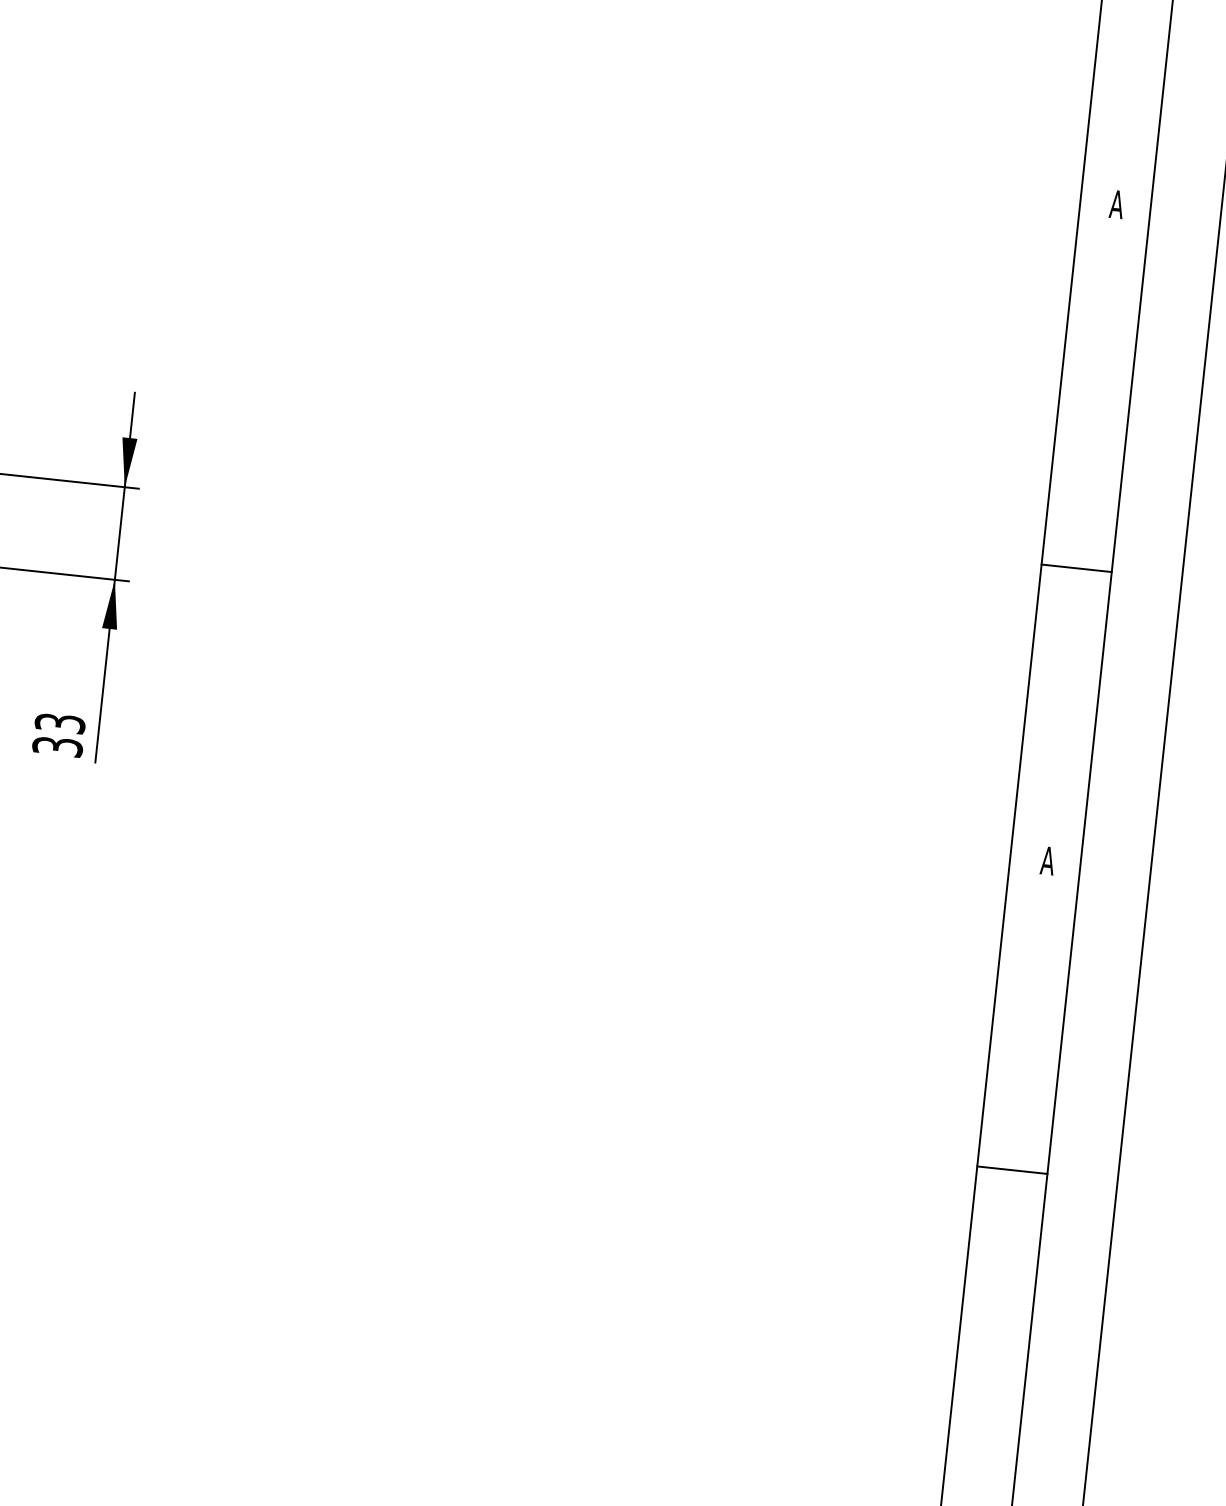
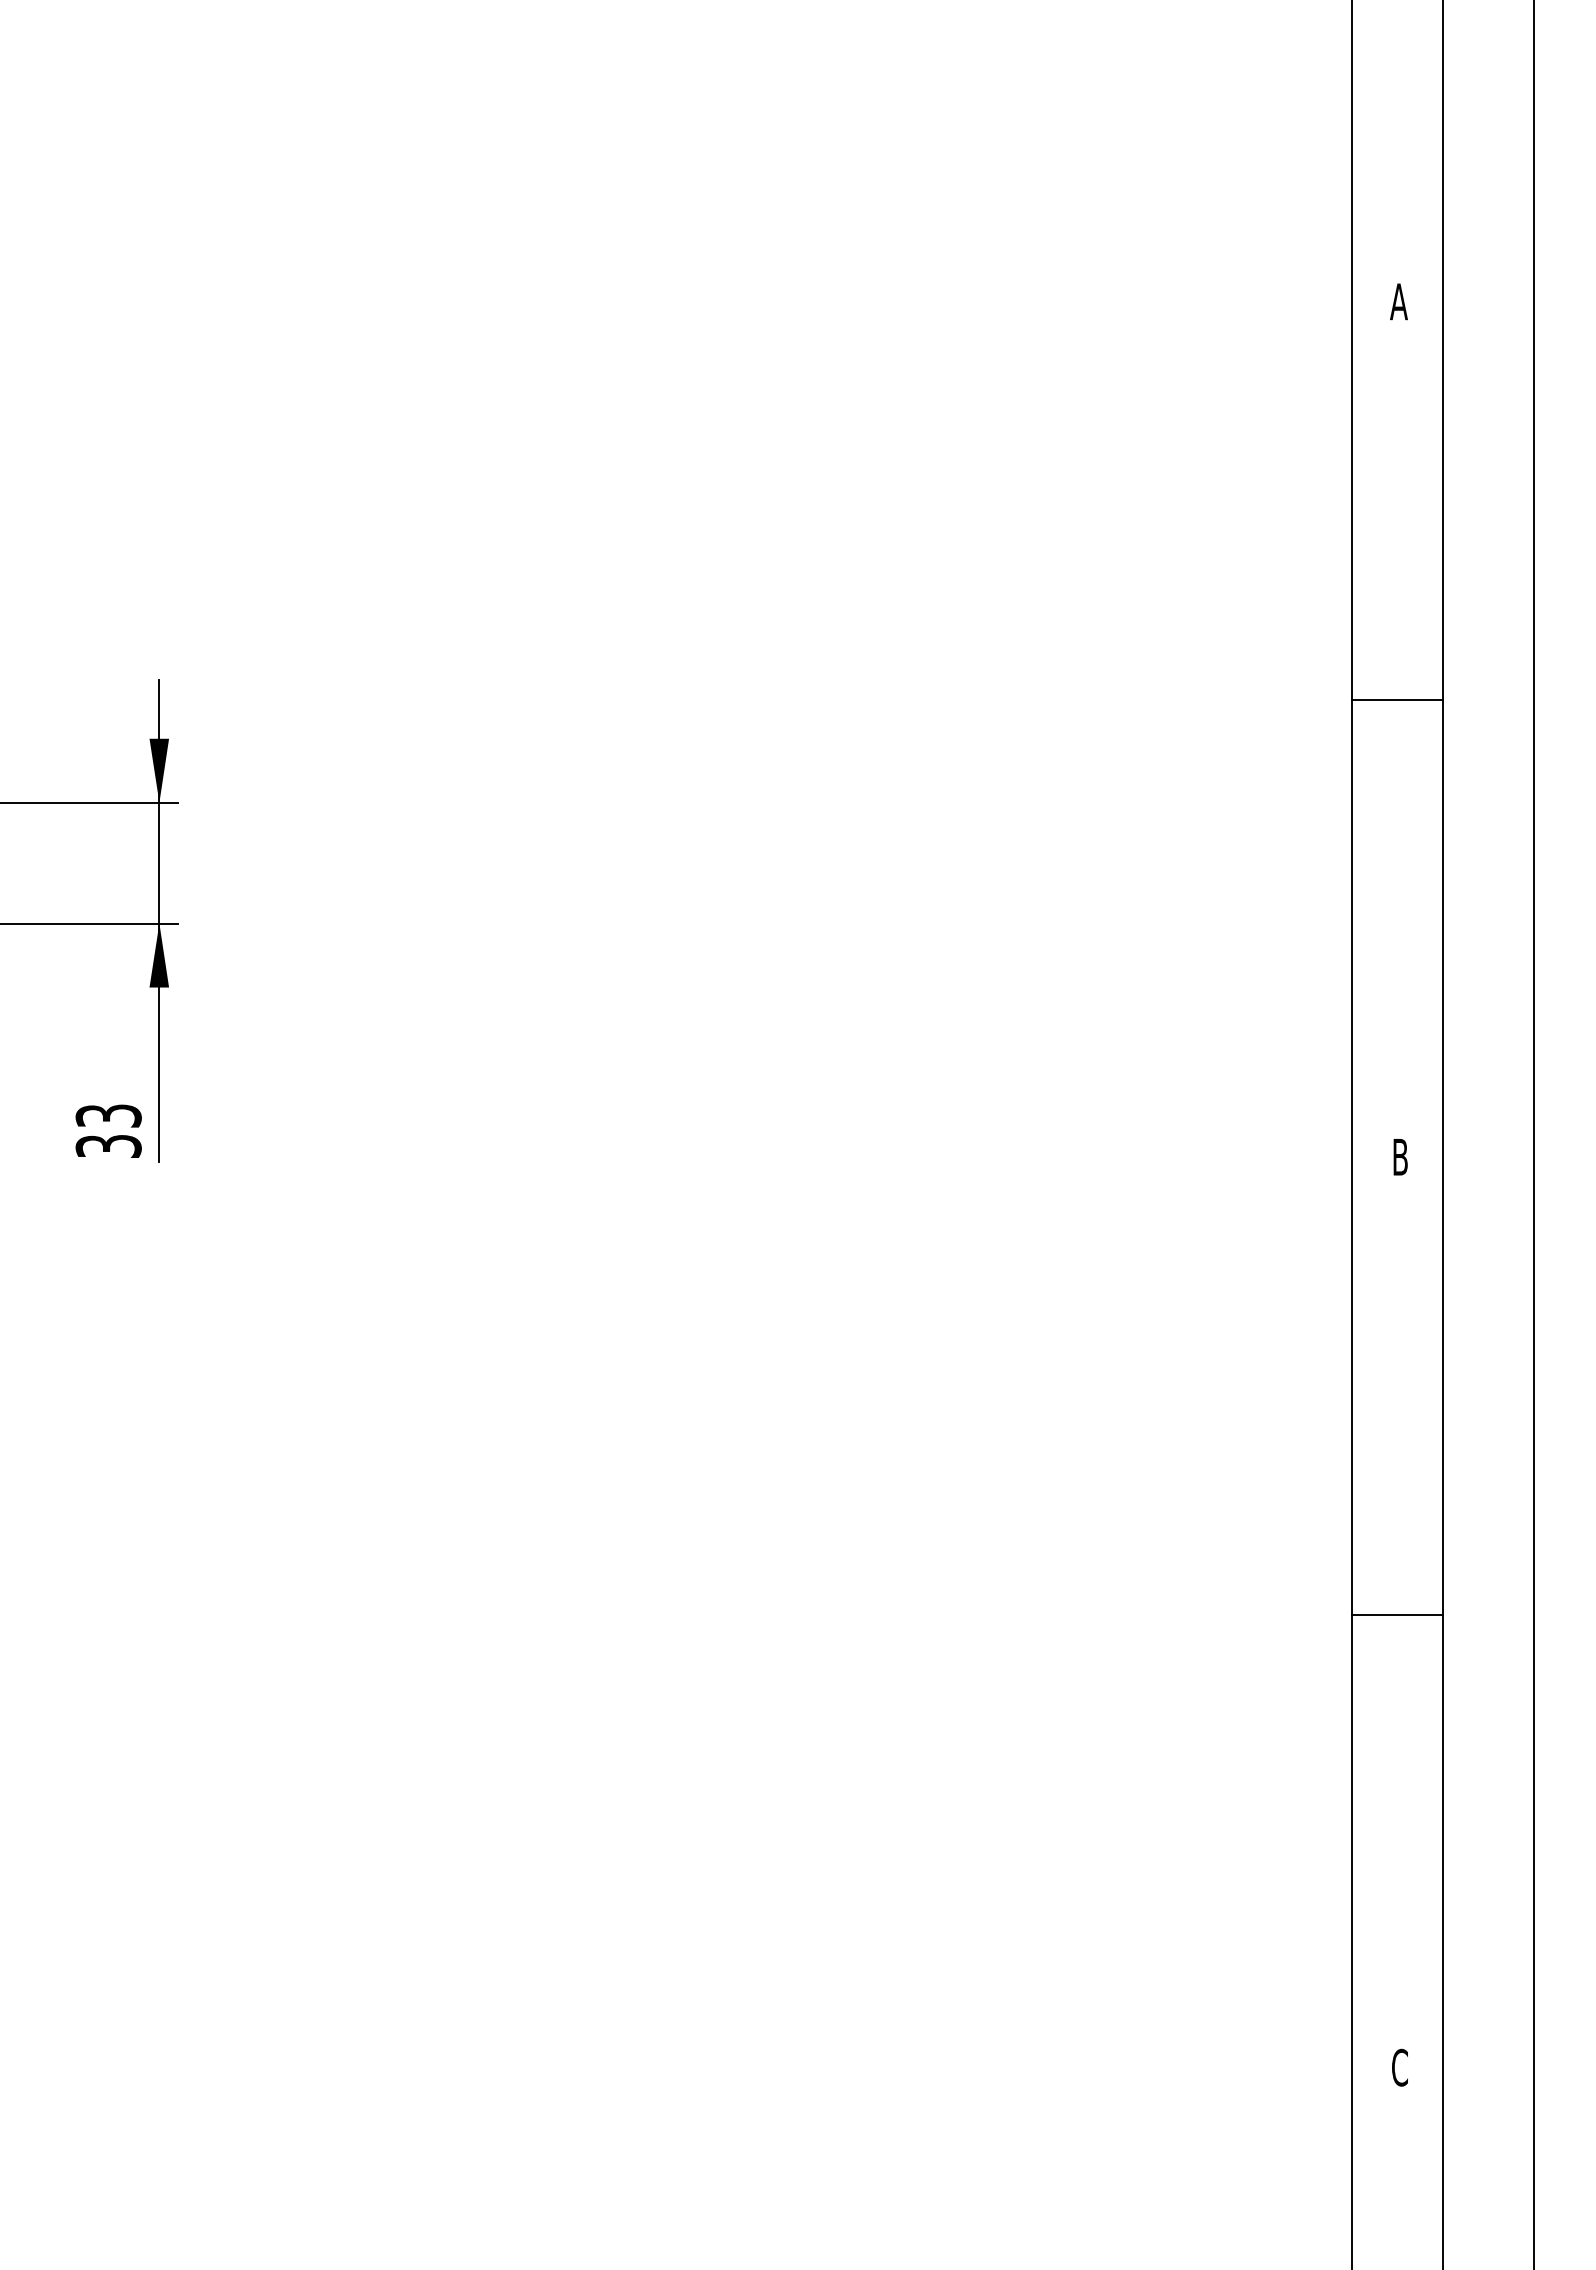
line: (1076, 568) -> (1396, 700), moved
text: (1047, 861) -> (1400, 1157), A -> B
line: (1011, 1169) -> (1396, 1614), moved

